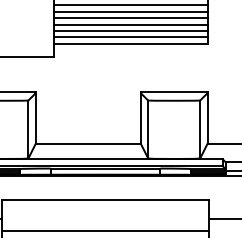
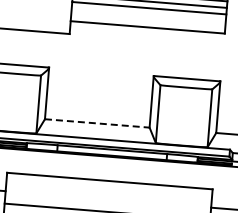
line: (130, 31) -> (148, 15), removed
line: (130, 37) -> (147, 20), removed
line: (88, 143) -> (97, 123), solid -> dashed

